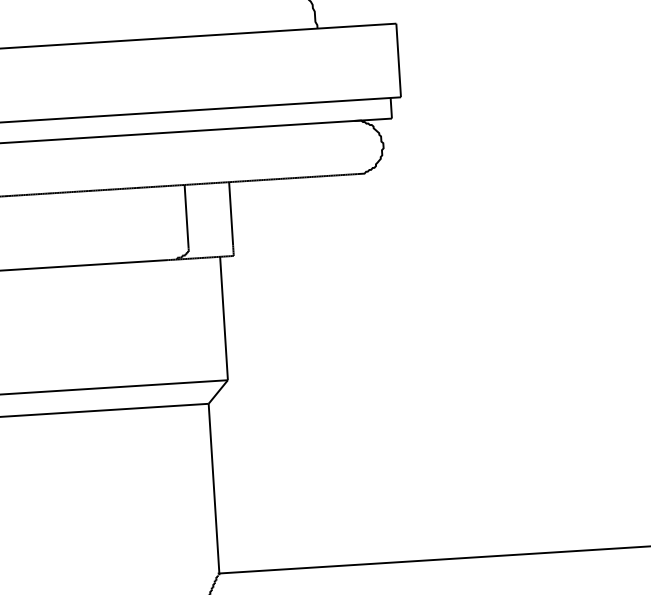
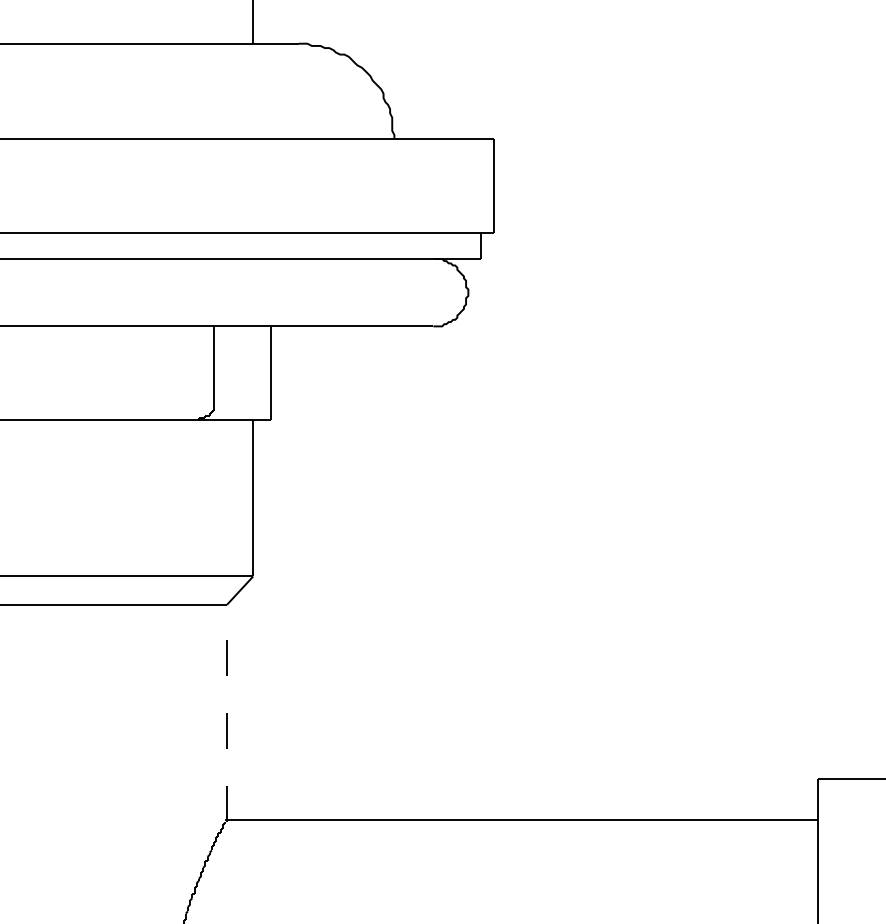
line: (214, 489) -> (227, 713), solid -> dashed

